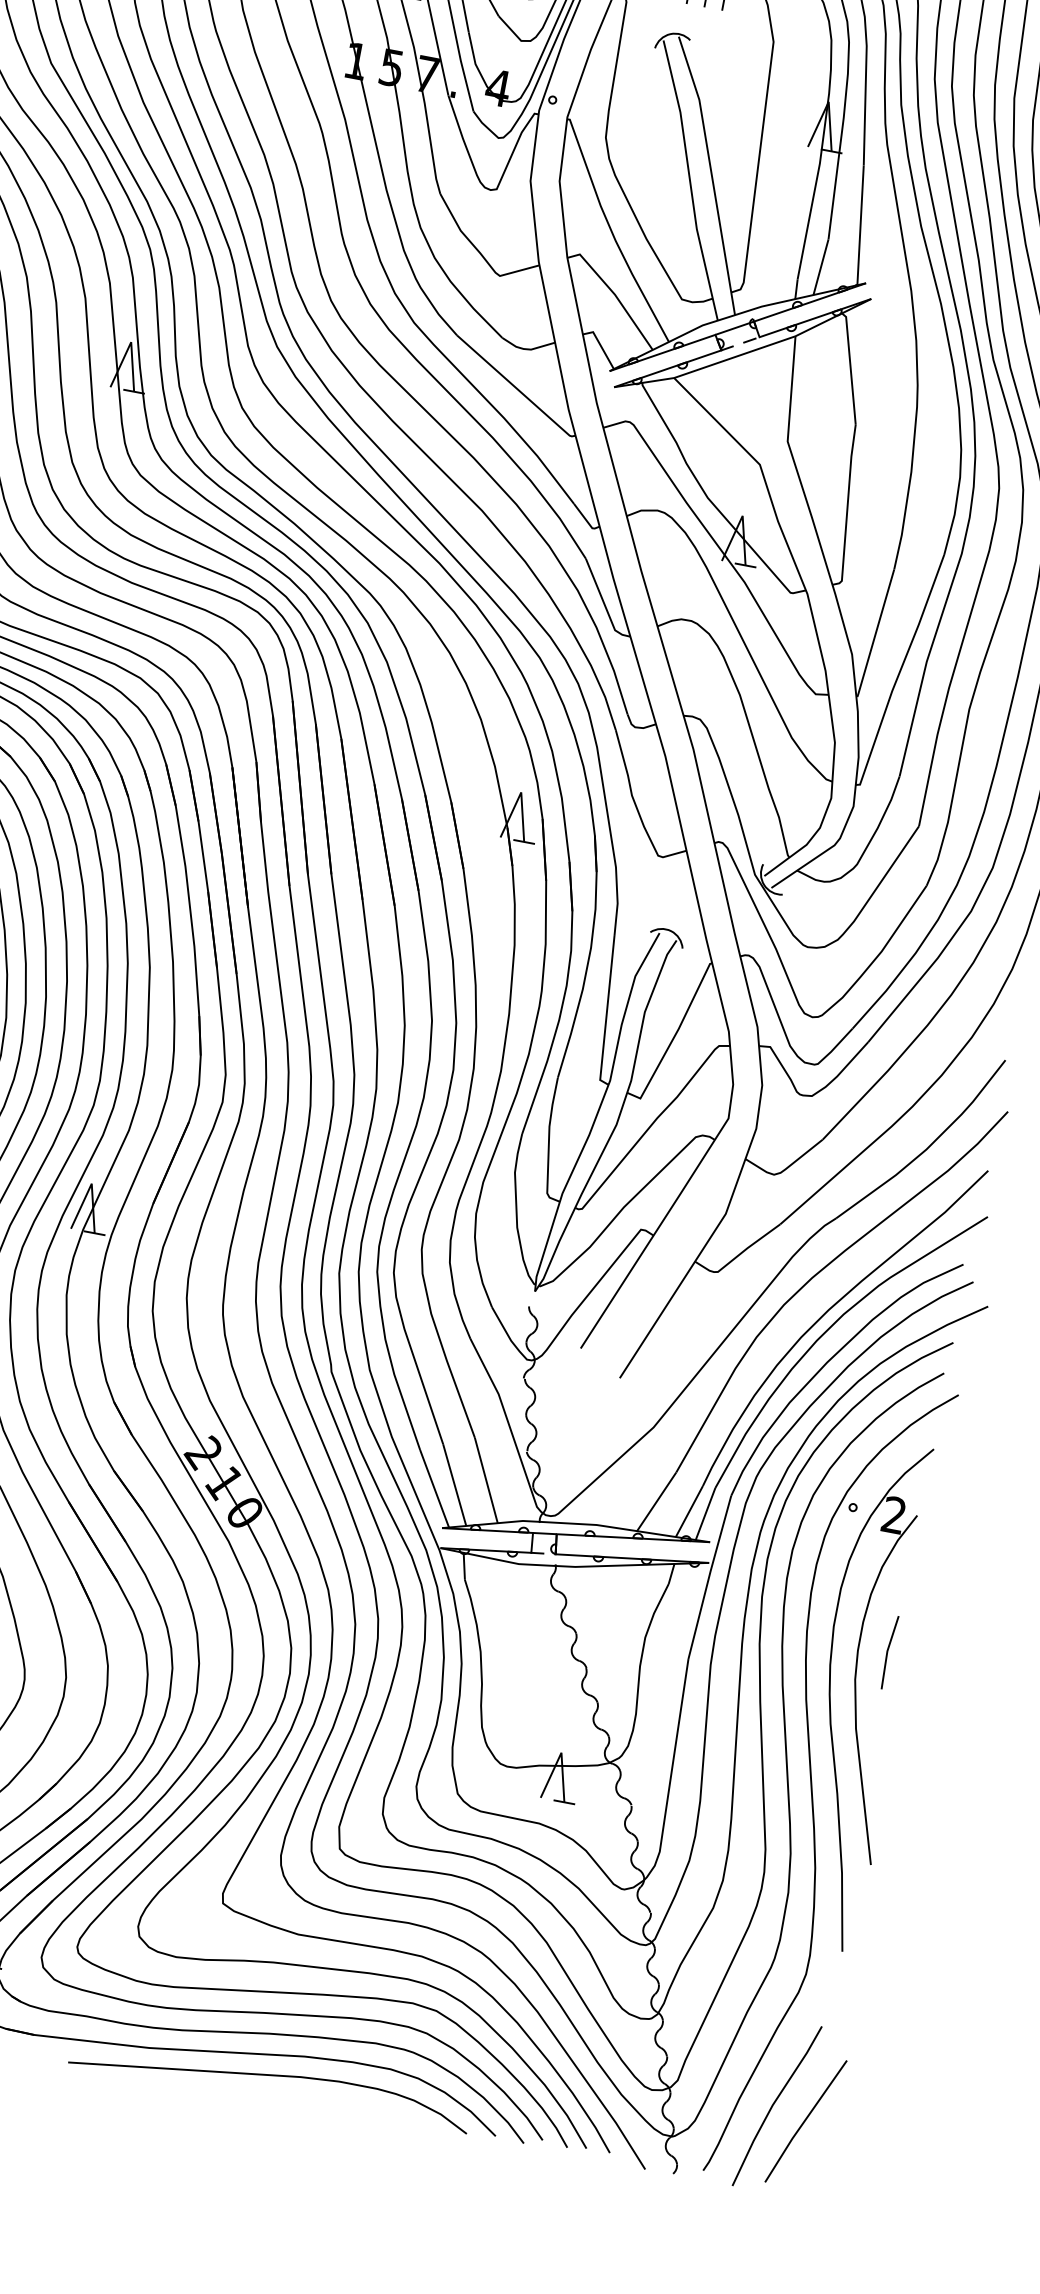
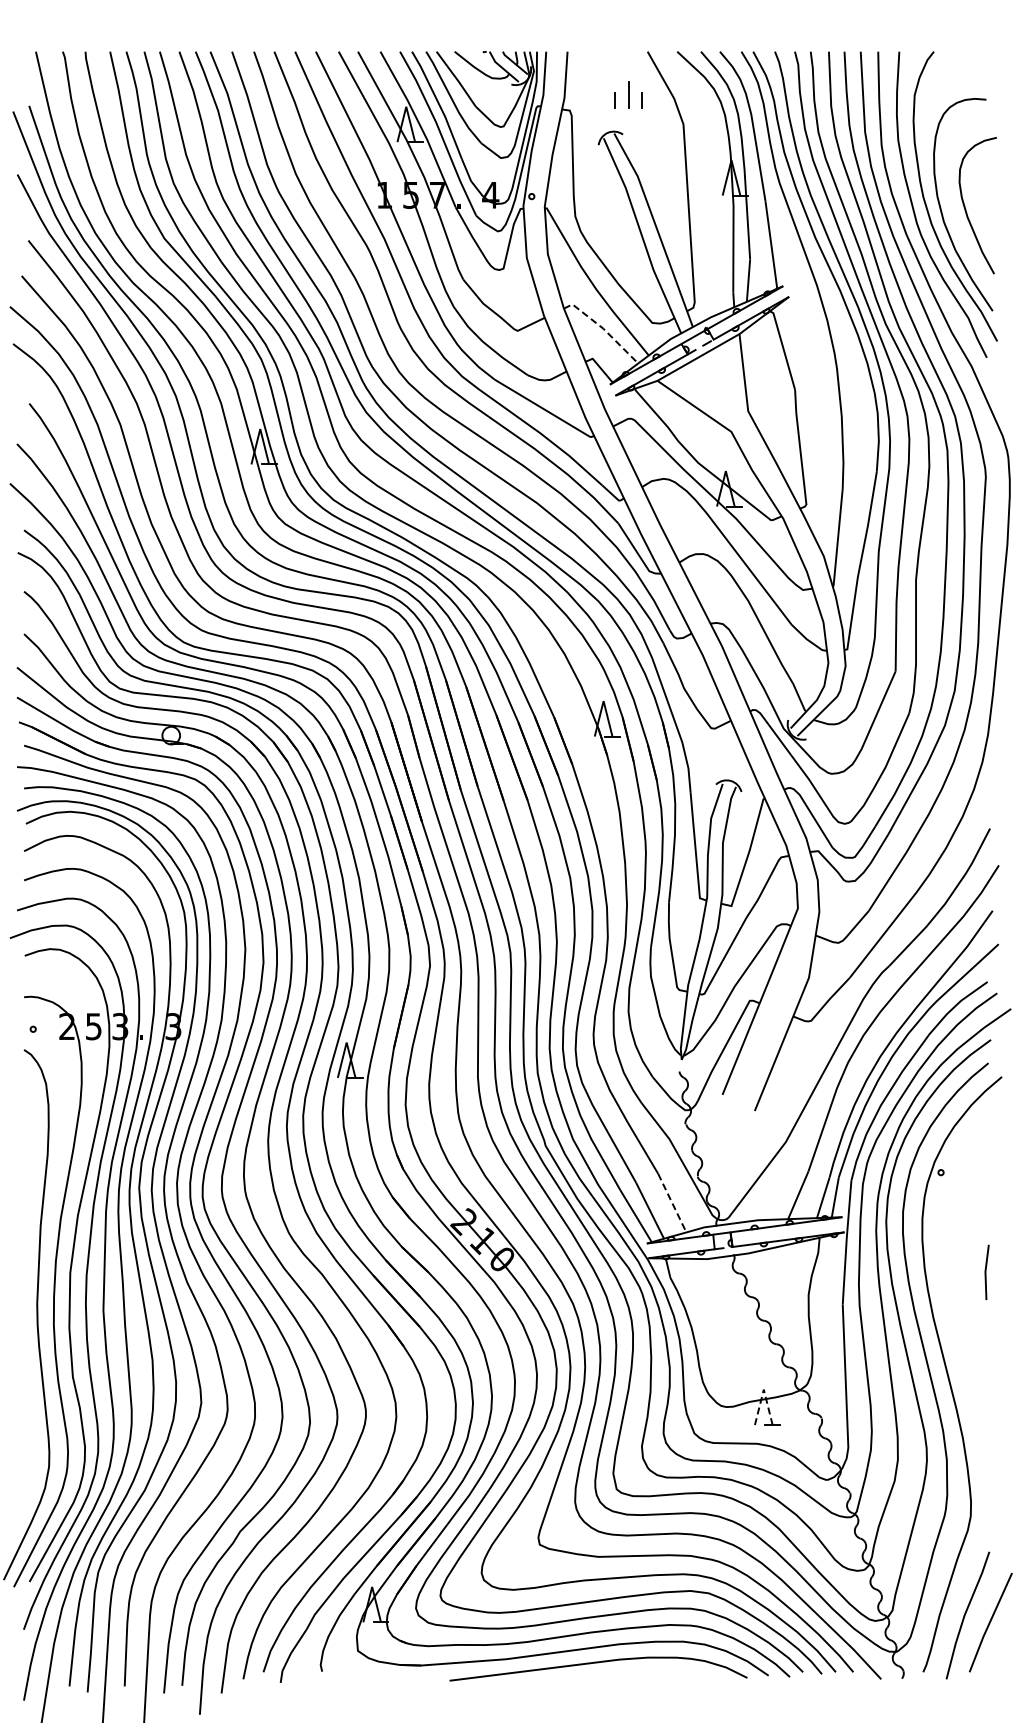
line: (615, 294) -> (603, 328), solid -> dashed
line: (486, 1481) -> (672, 1203), solid -> dashed
part: (861, 1695) -> (972, 1307), removed
line: (561, 1752) -> (763, 1389), solid -> dashed

